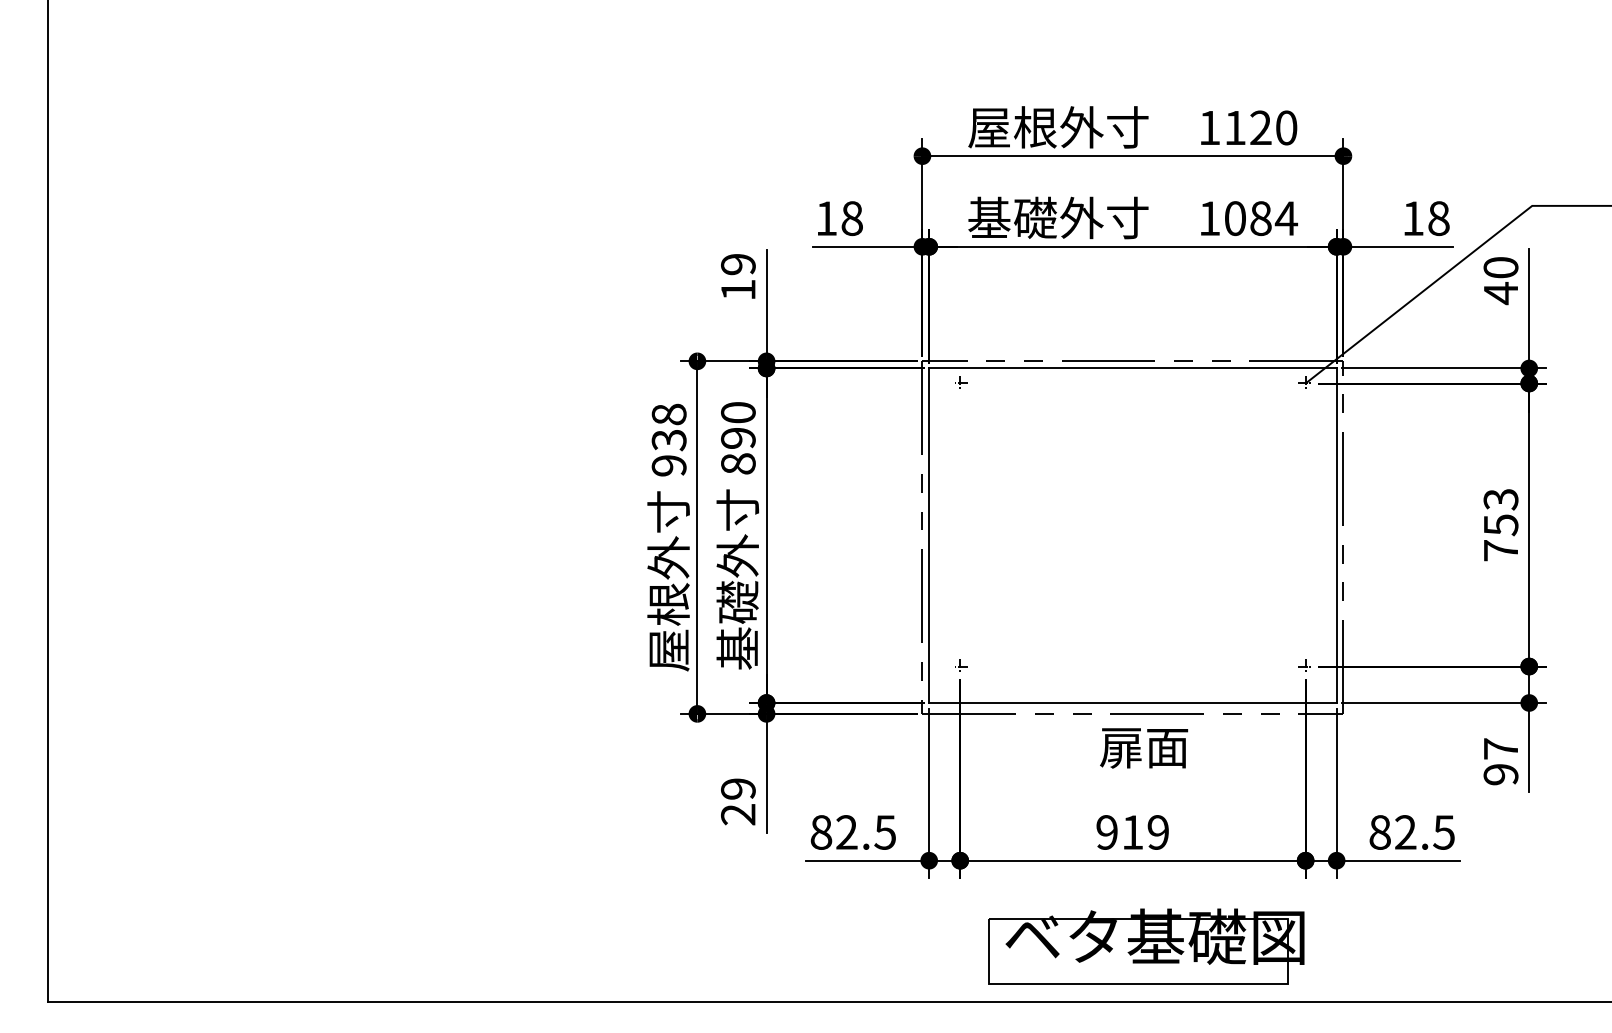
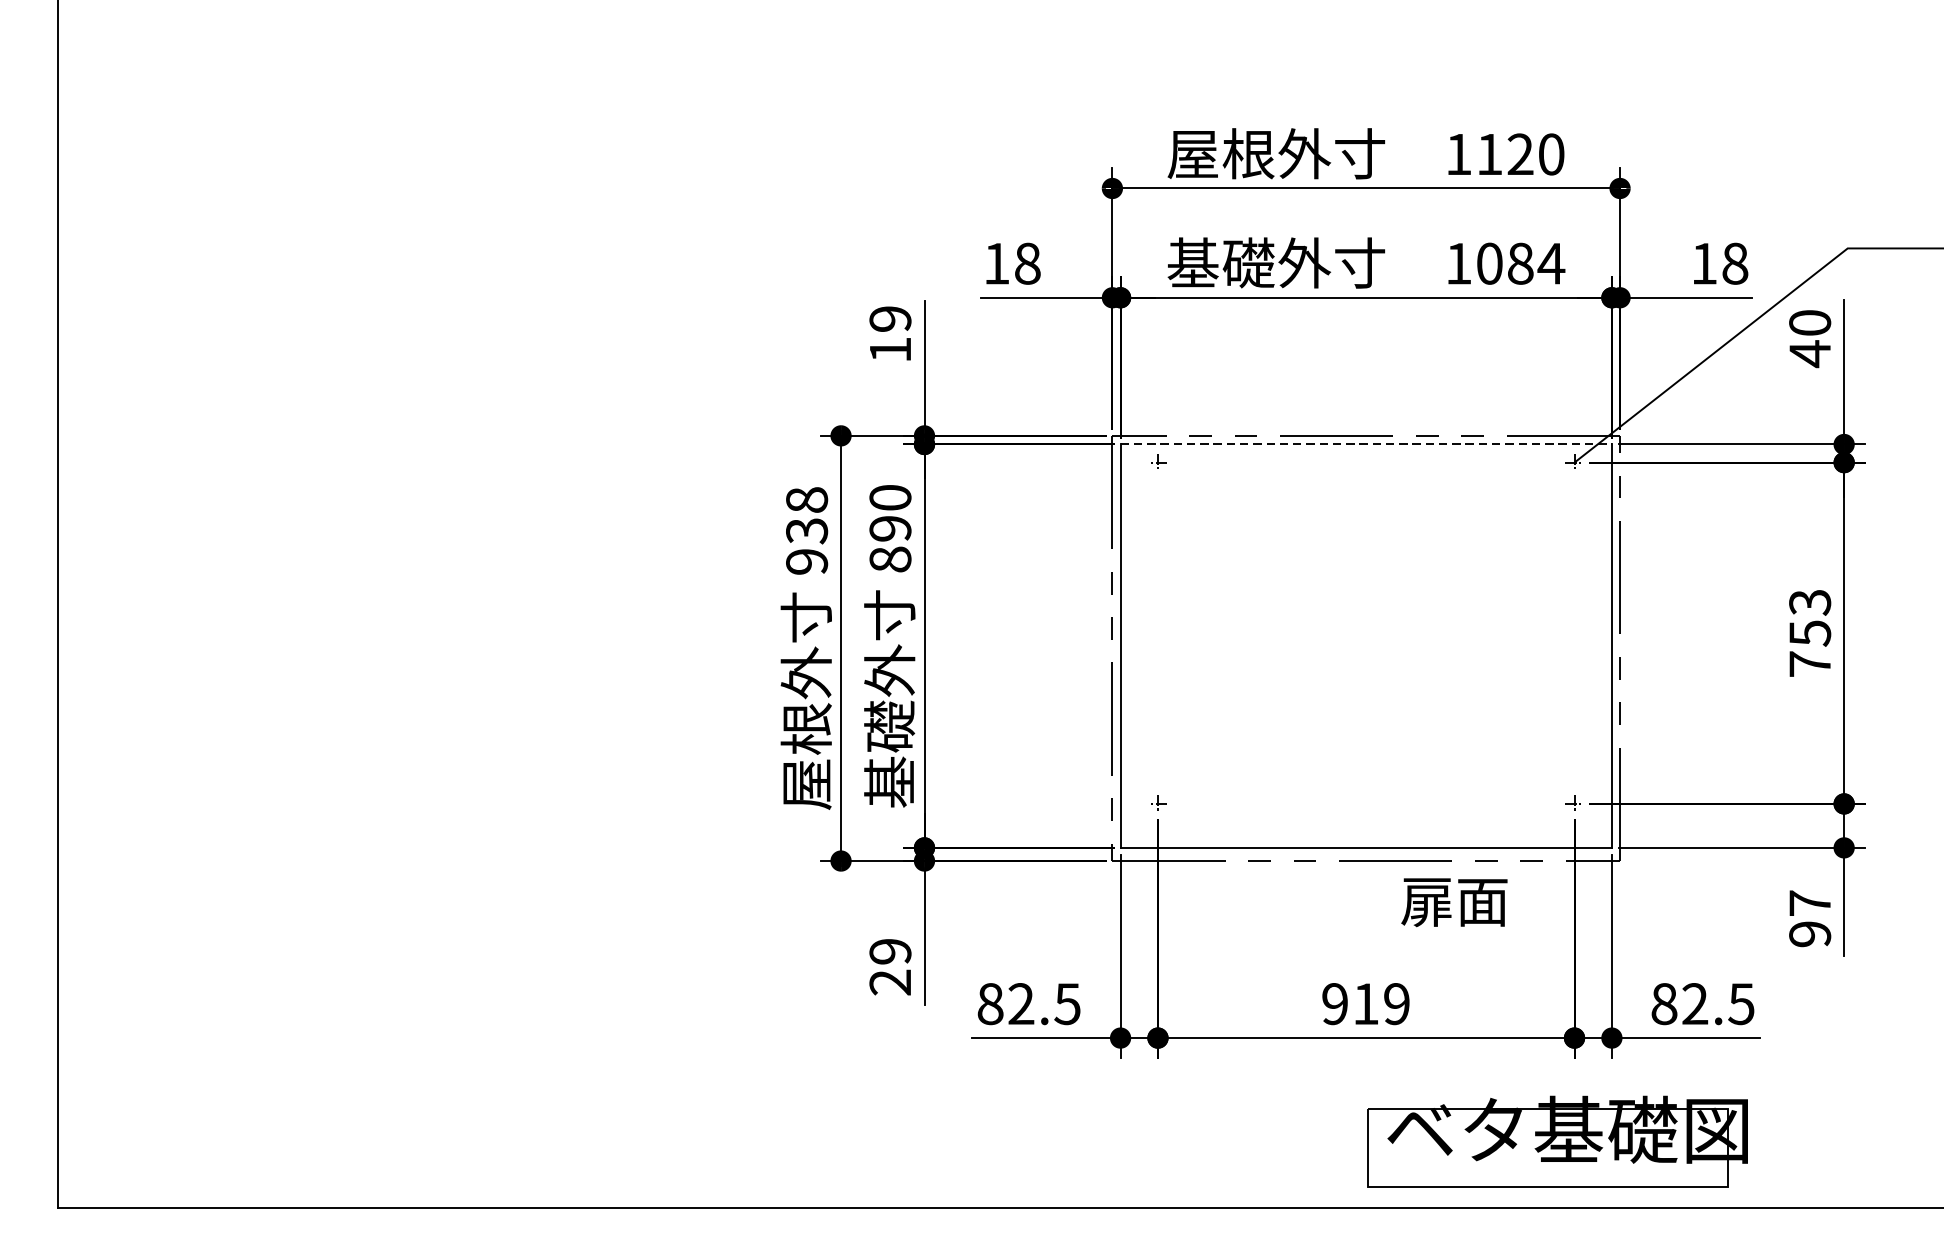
line: (1132, 368) -> (1365, 444), solid -> dashed
text: (1144, 748) -> (1454, 902), moved
part: (1146, 946) -> (1557, 1141), moved

